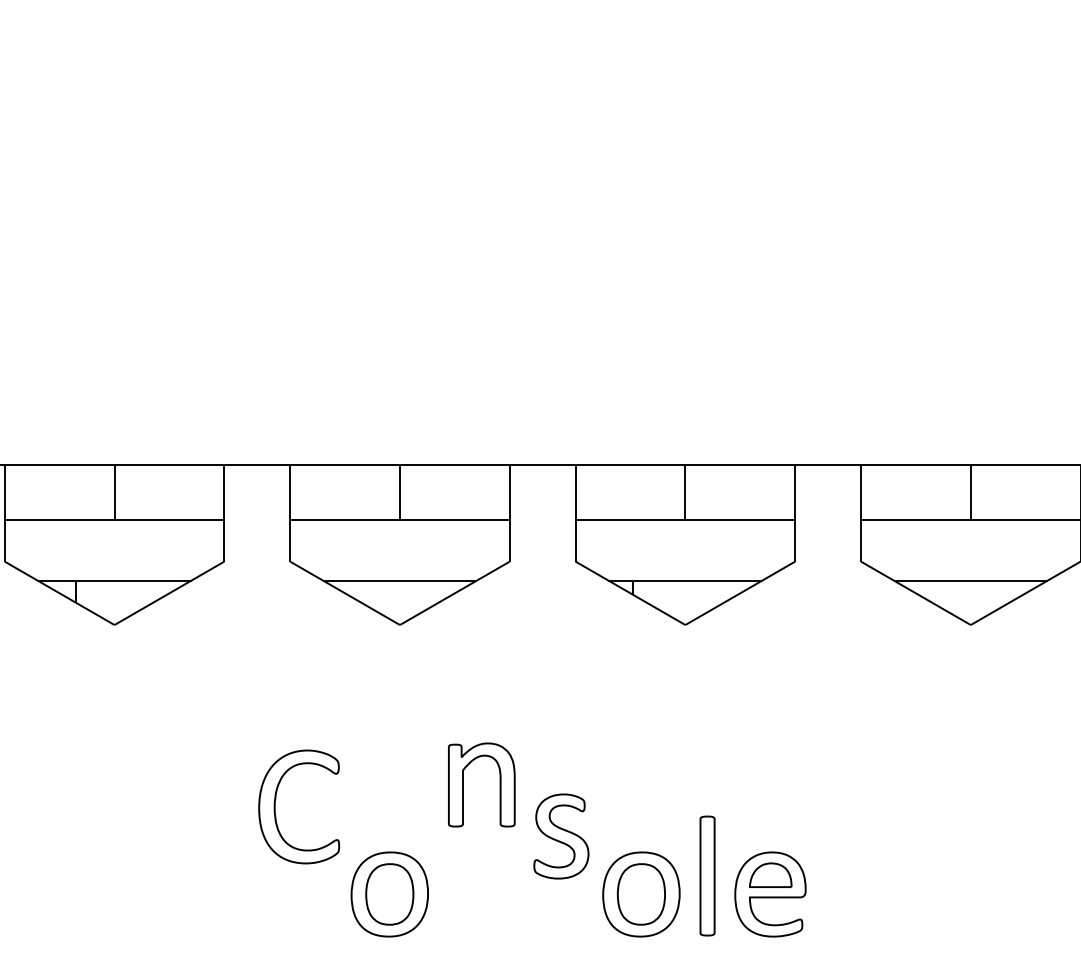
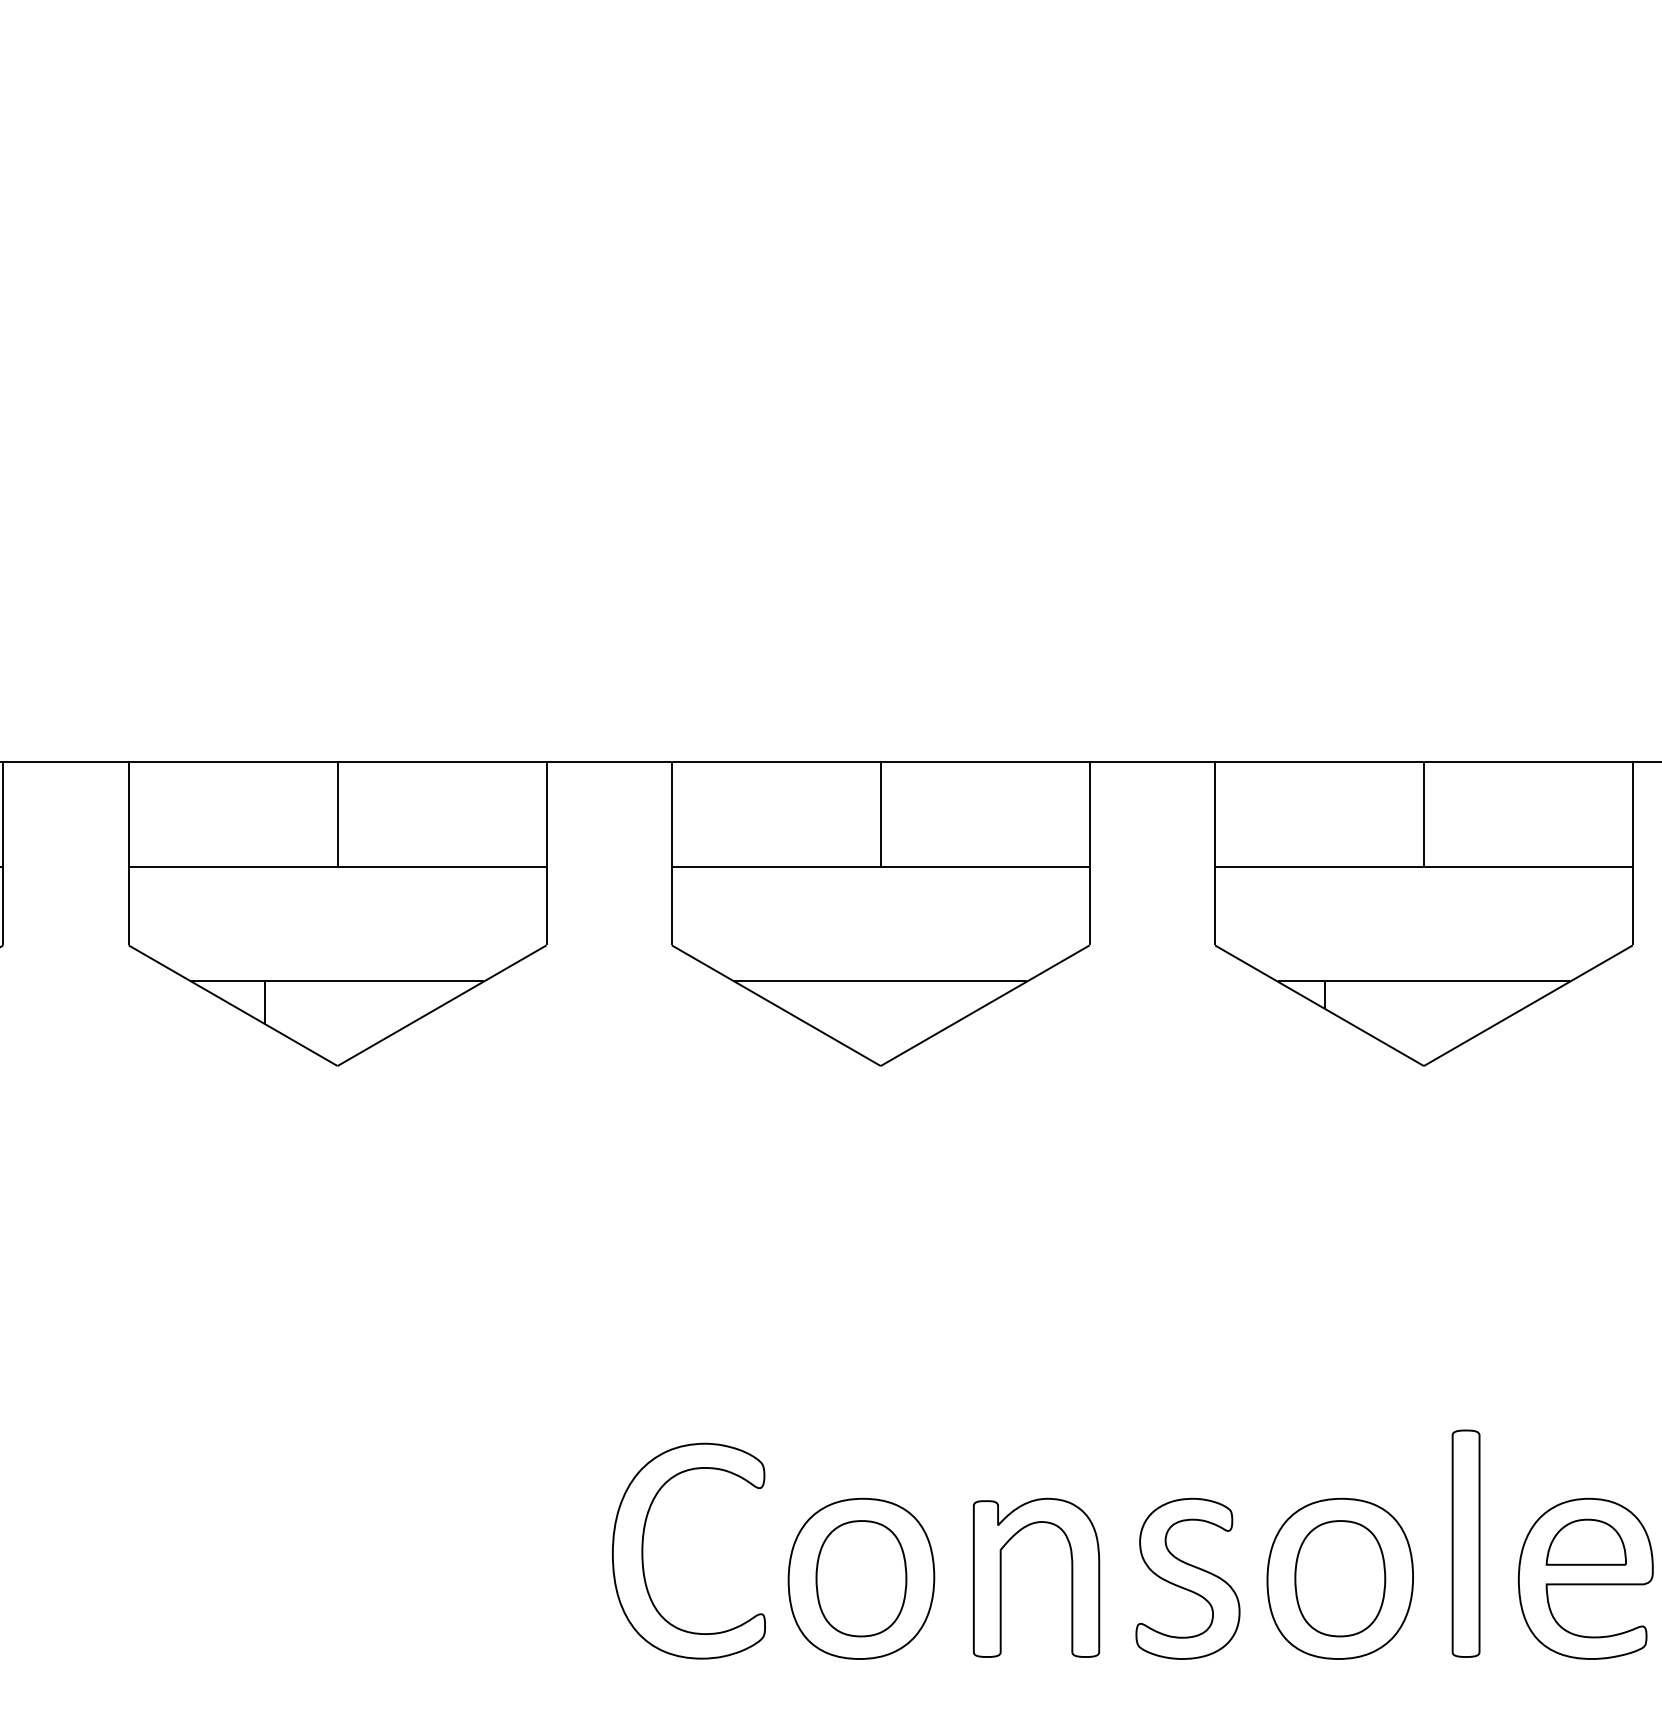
part: (463, 784) -> (1001, 1576), moved
part: (275, 806) -> (643, 1550), moved
part: (561, 836) -> (1188, 1578), moved

